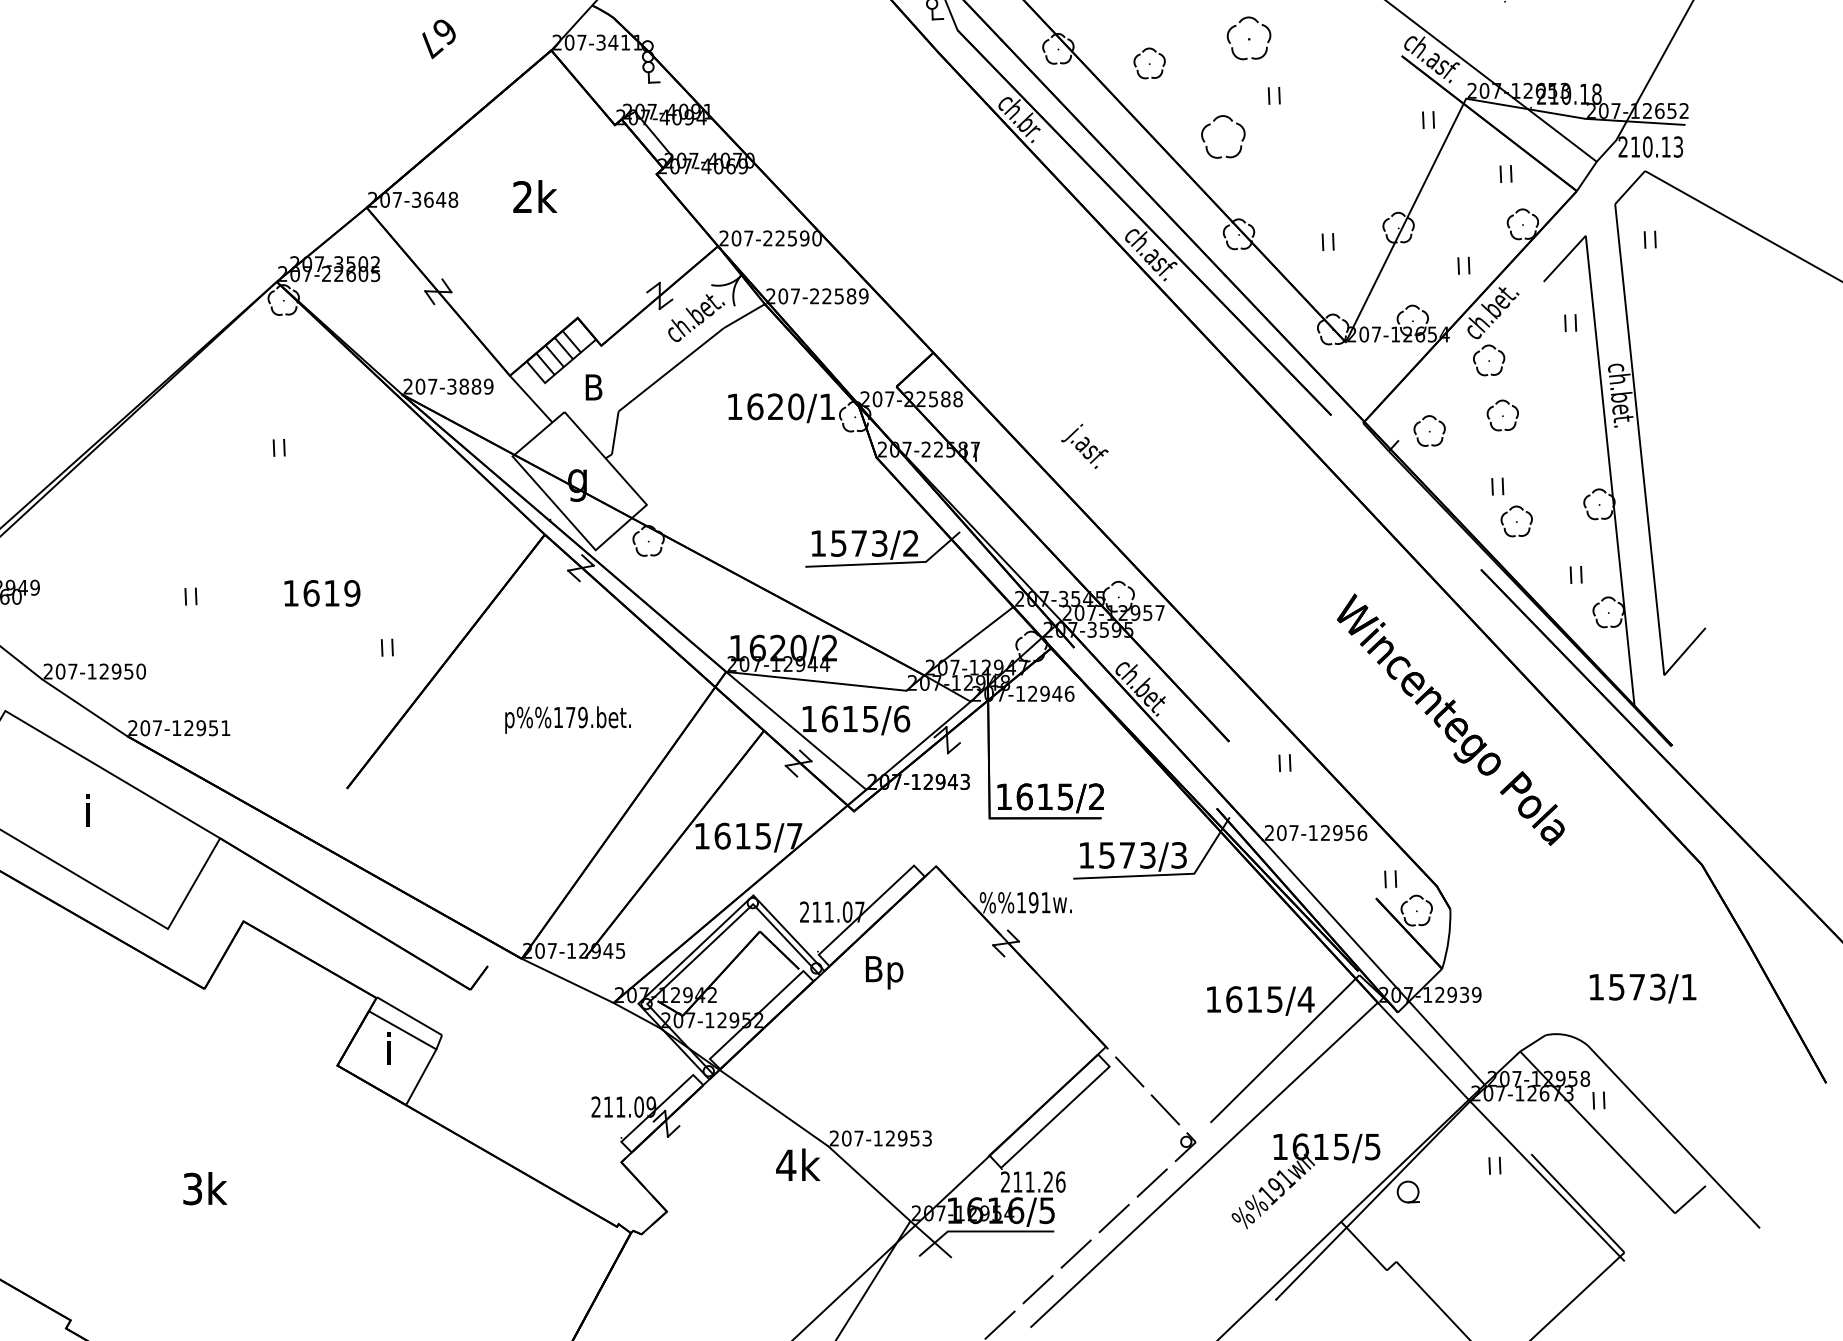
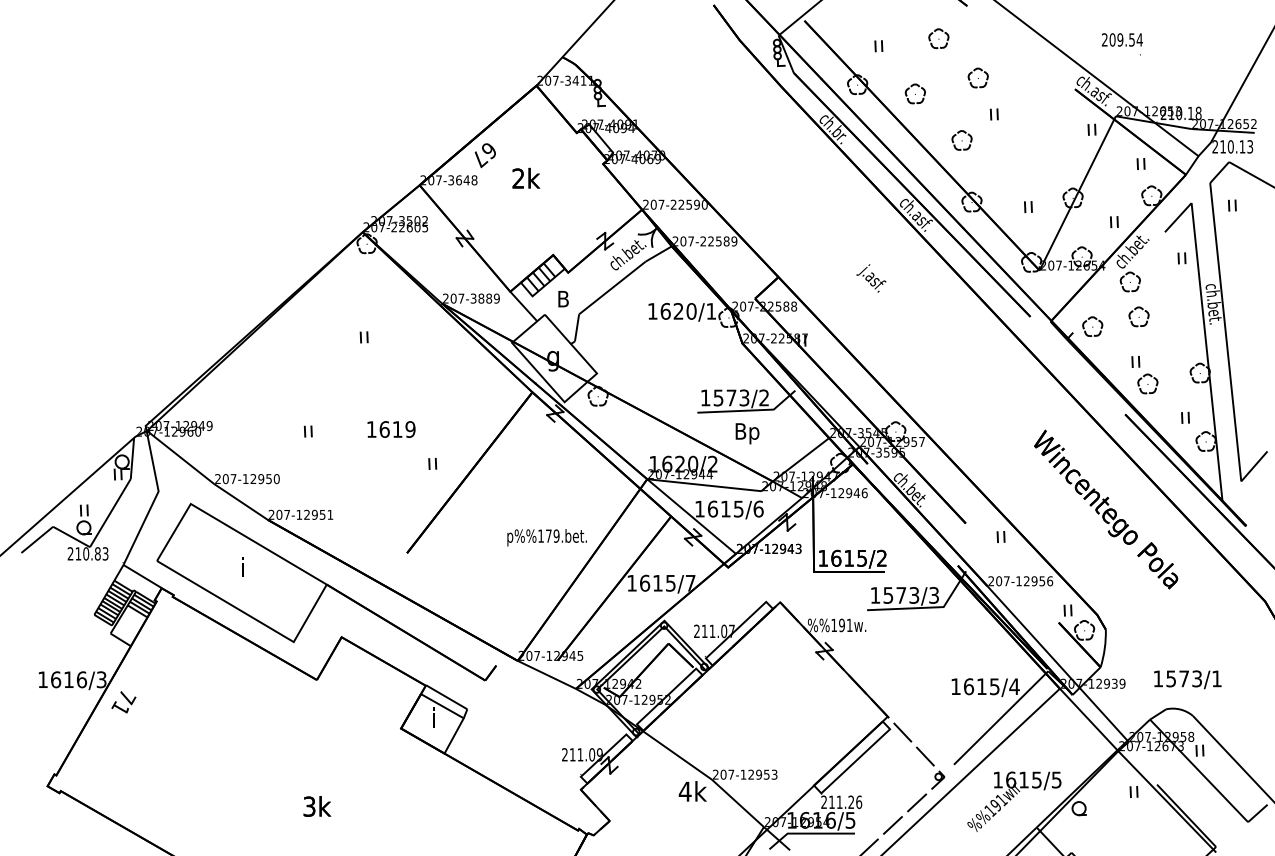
part: (1247, 37) -> (977, 77), size x0.71
text: (437, 39) -> (484, 155), moved
part: (1222, 136) -> (961, 140), size x0.71
text: (1085, 446) -> (871, 278), moved
text: (567, 719) -> (546, 537), moved
text: (884, 972) -> (747, 433), moved
text: (1642, 988) -> (1187, 679), moved

